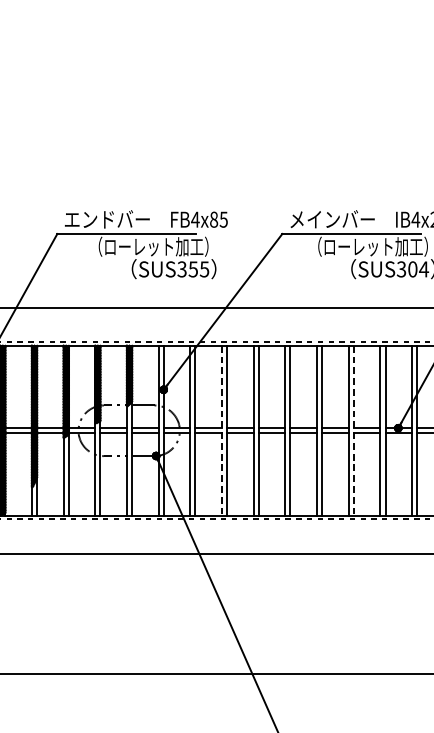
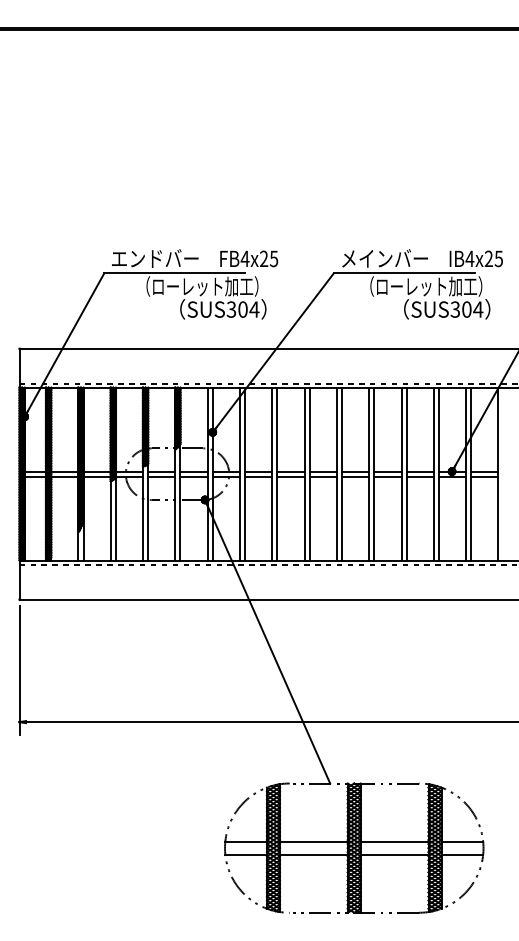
text: (214, 219) -> (264, 258), FB4x85 -> FB4x25
text: (198, 269) -> (248, 309), SUS355 -> SUS304
line: (222, 431) -> (272, 474), dashed -> solid
line: (353, 431) -> (406, 474), dashed -> solid

